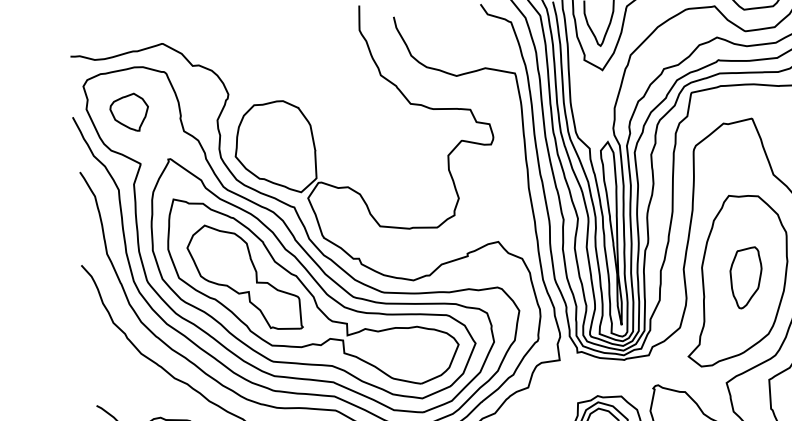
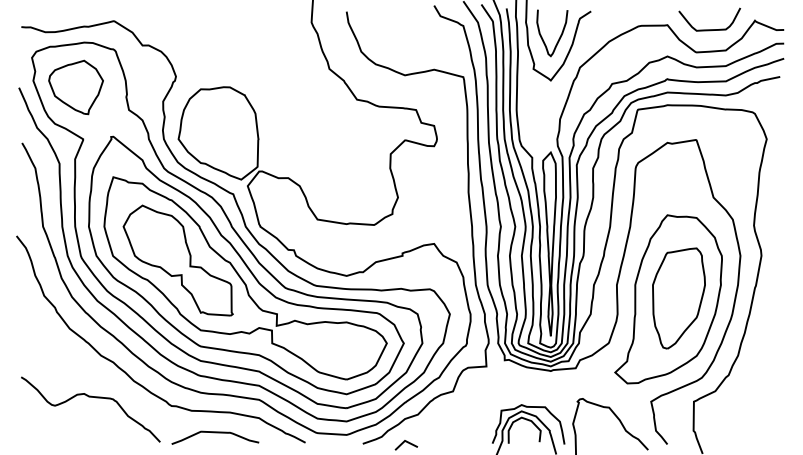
part: (129, 112) -> (75, 87), size x1.43
part: (746, 278) -> (678, 298), size x1.67

